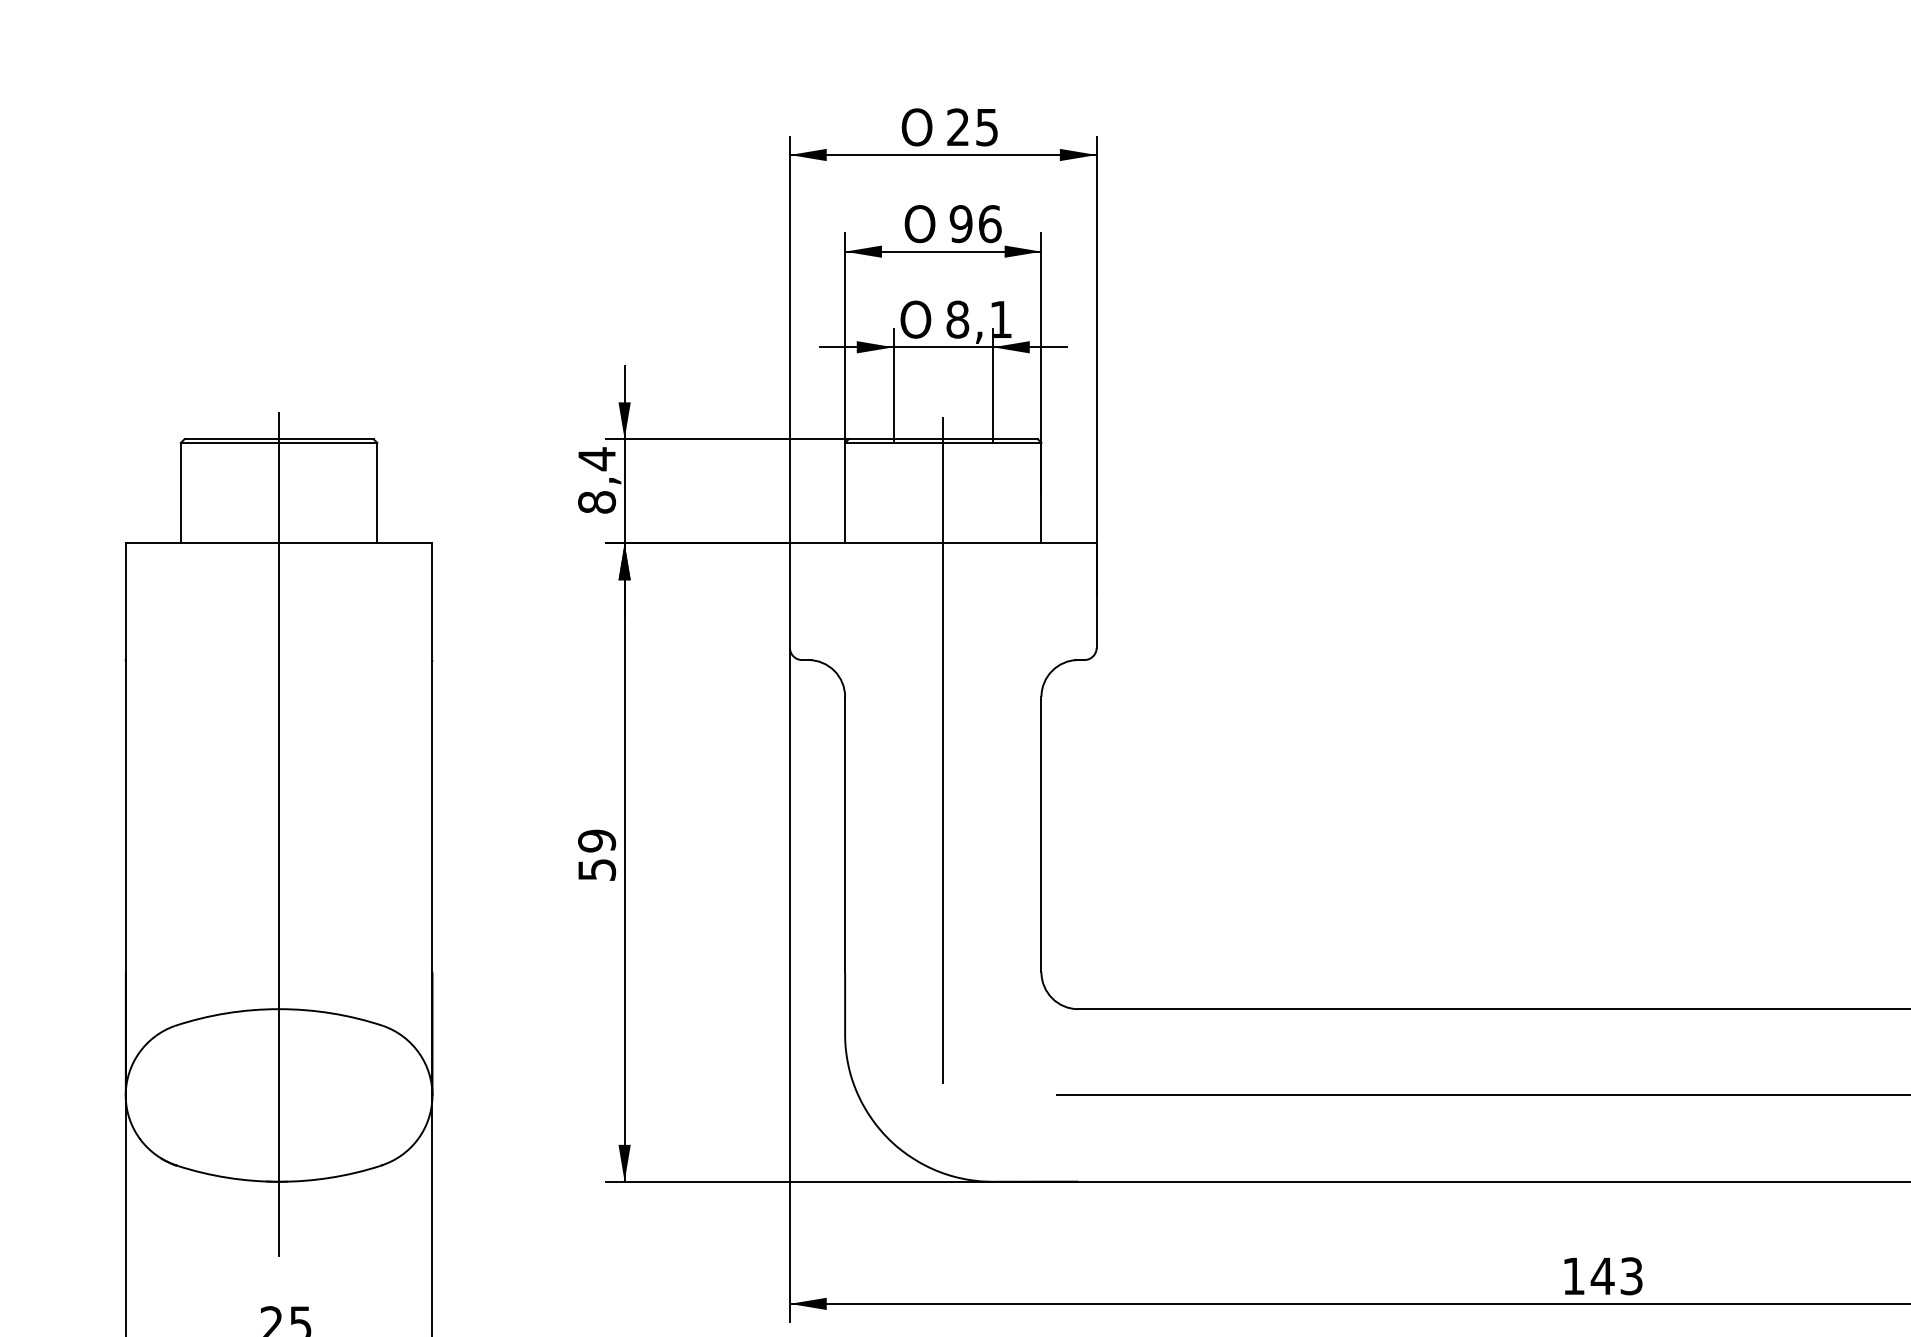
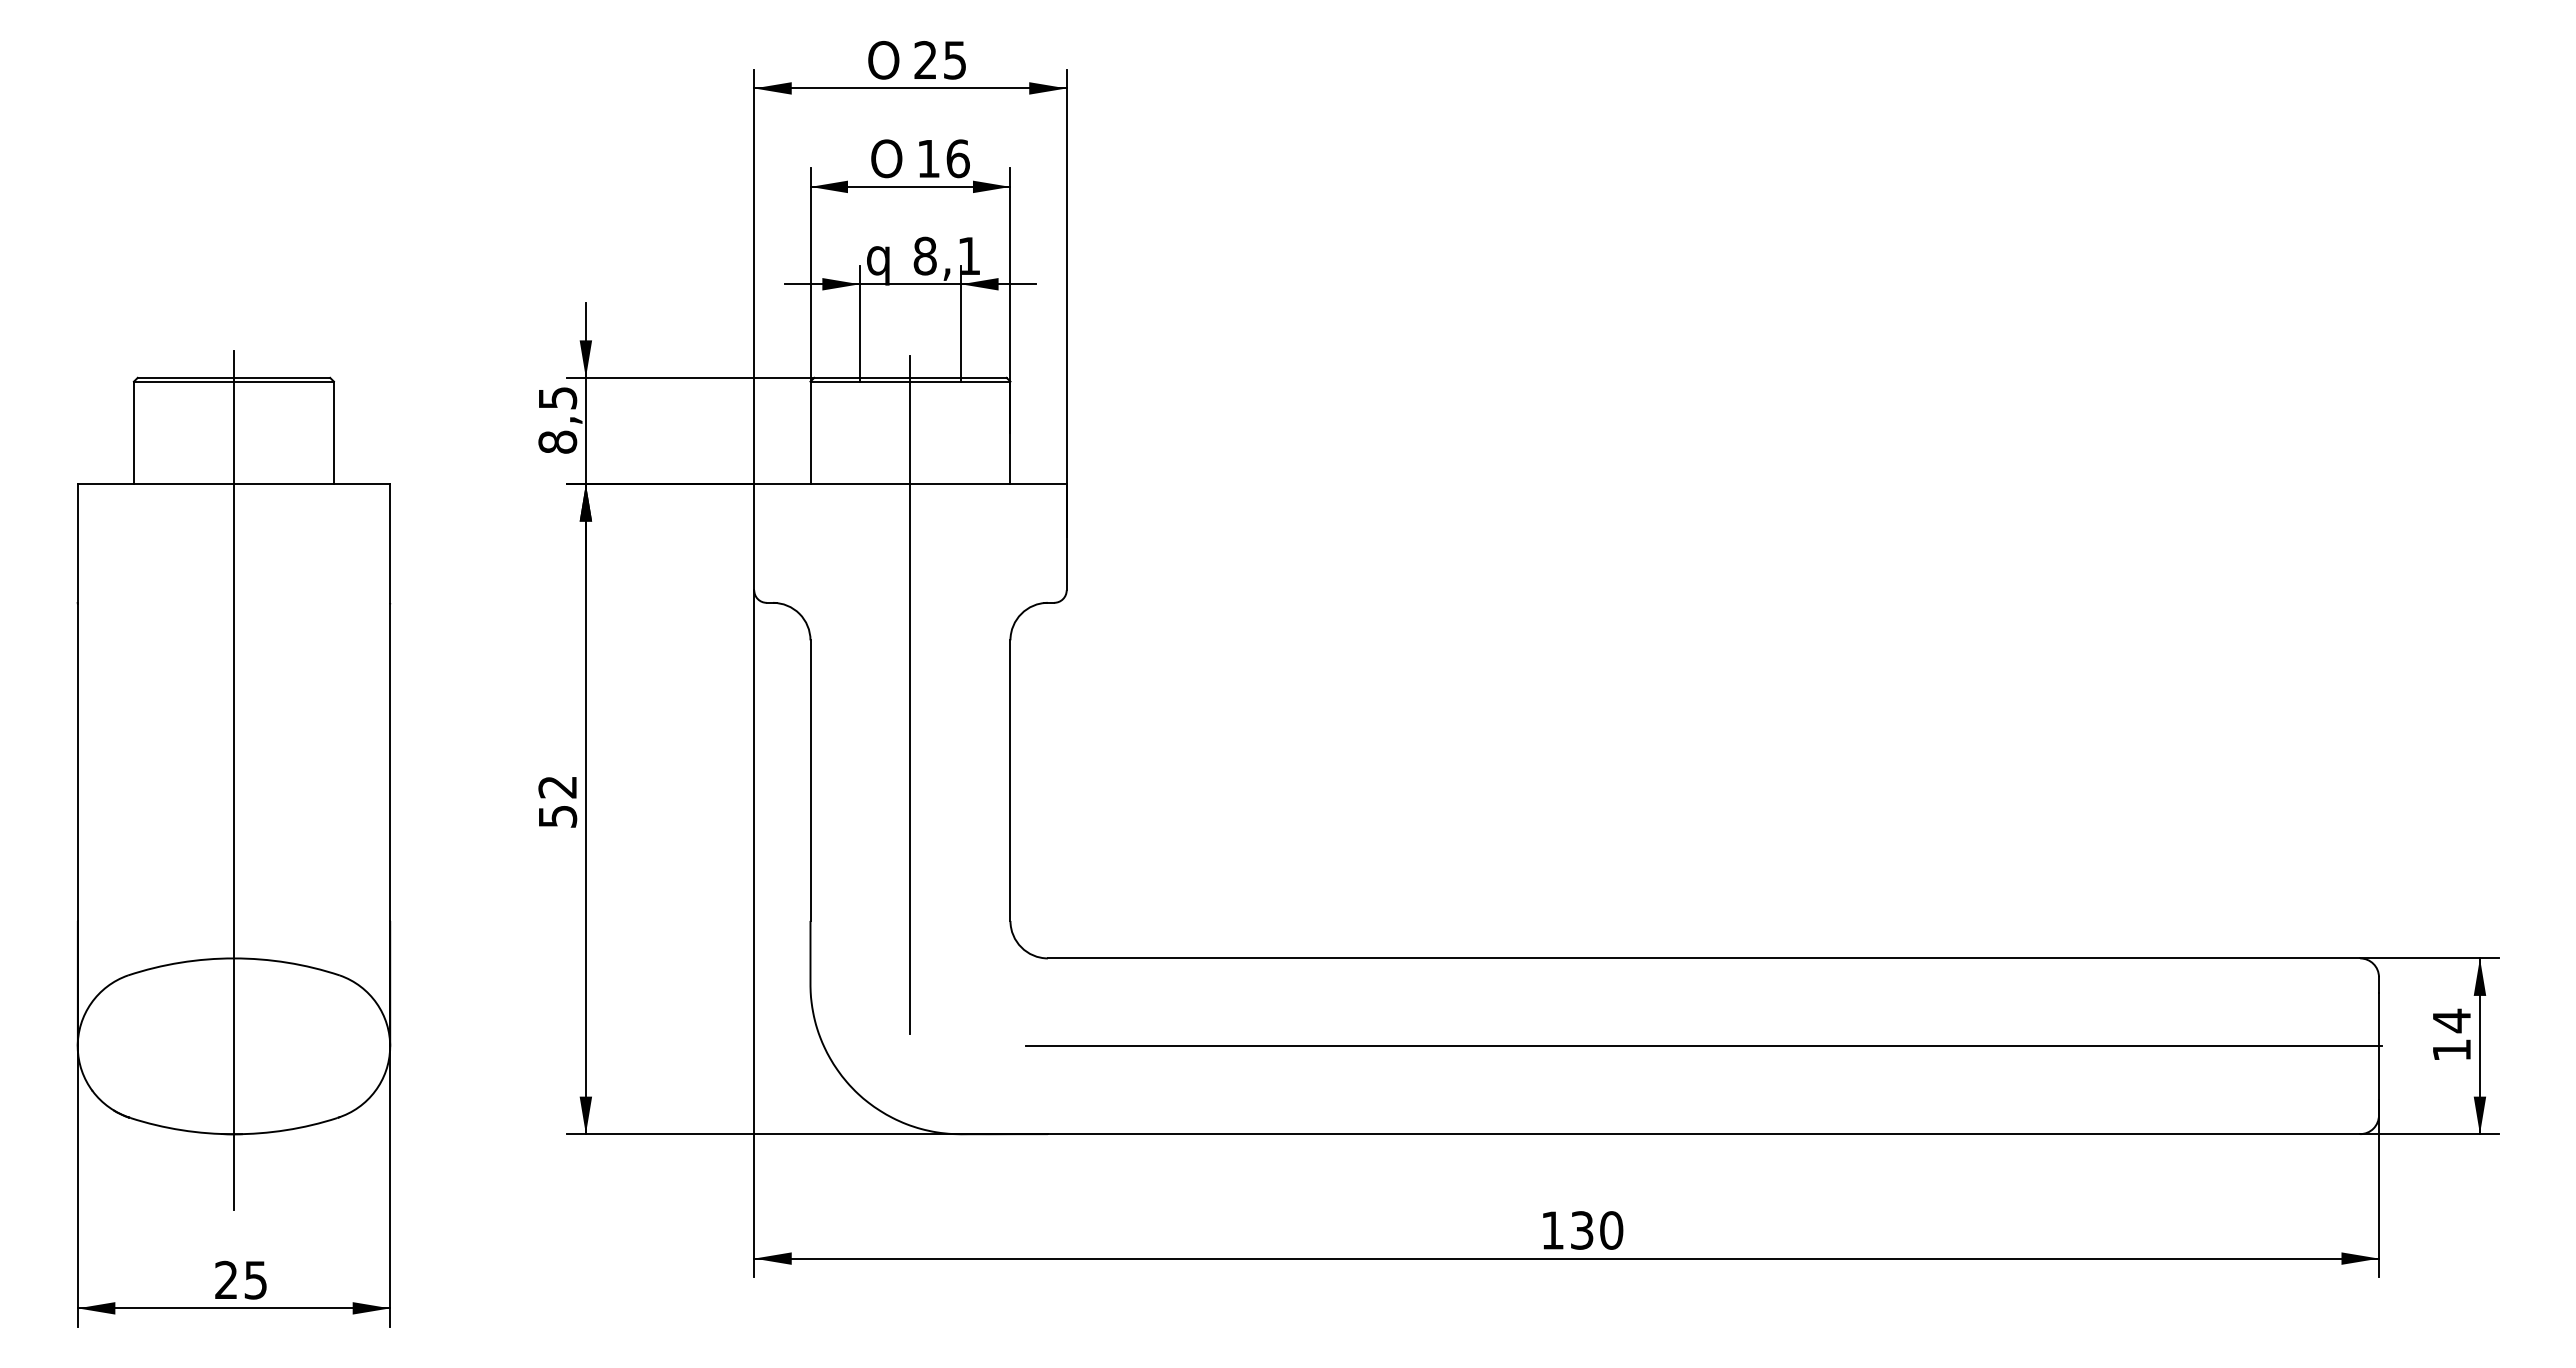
text: (960, 223) -> (928, 158), 96 -> 16
text: (915, 323) -> (882, 260), O -> q
text: (597, 459) -> (558, 398), 8,4 -> 8,5
text: (596, 840) -> (557, 786), 59 -> 52
text: (1616, 1276) -> (1596, 1230), 143 -> 130

